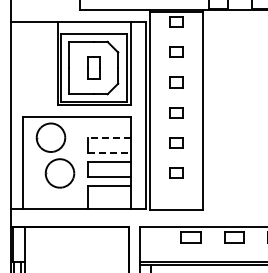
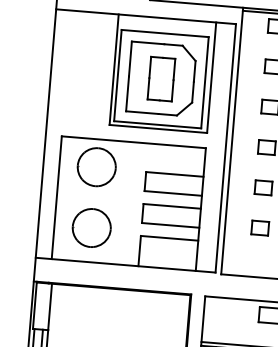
part: (93, 67) -> (161, 78), size x1.43
line: (109, 138) -> (174, 174), dashed -> solid
line: (109, 152) -> (173, 193), dashed -> solid
part: (59, 173) -> (91, 228), moved

